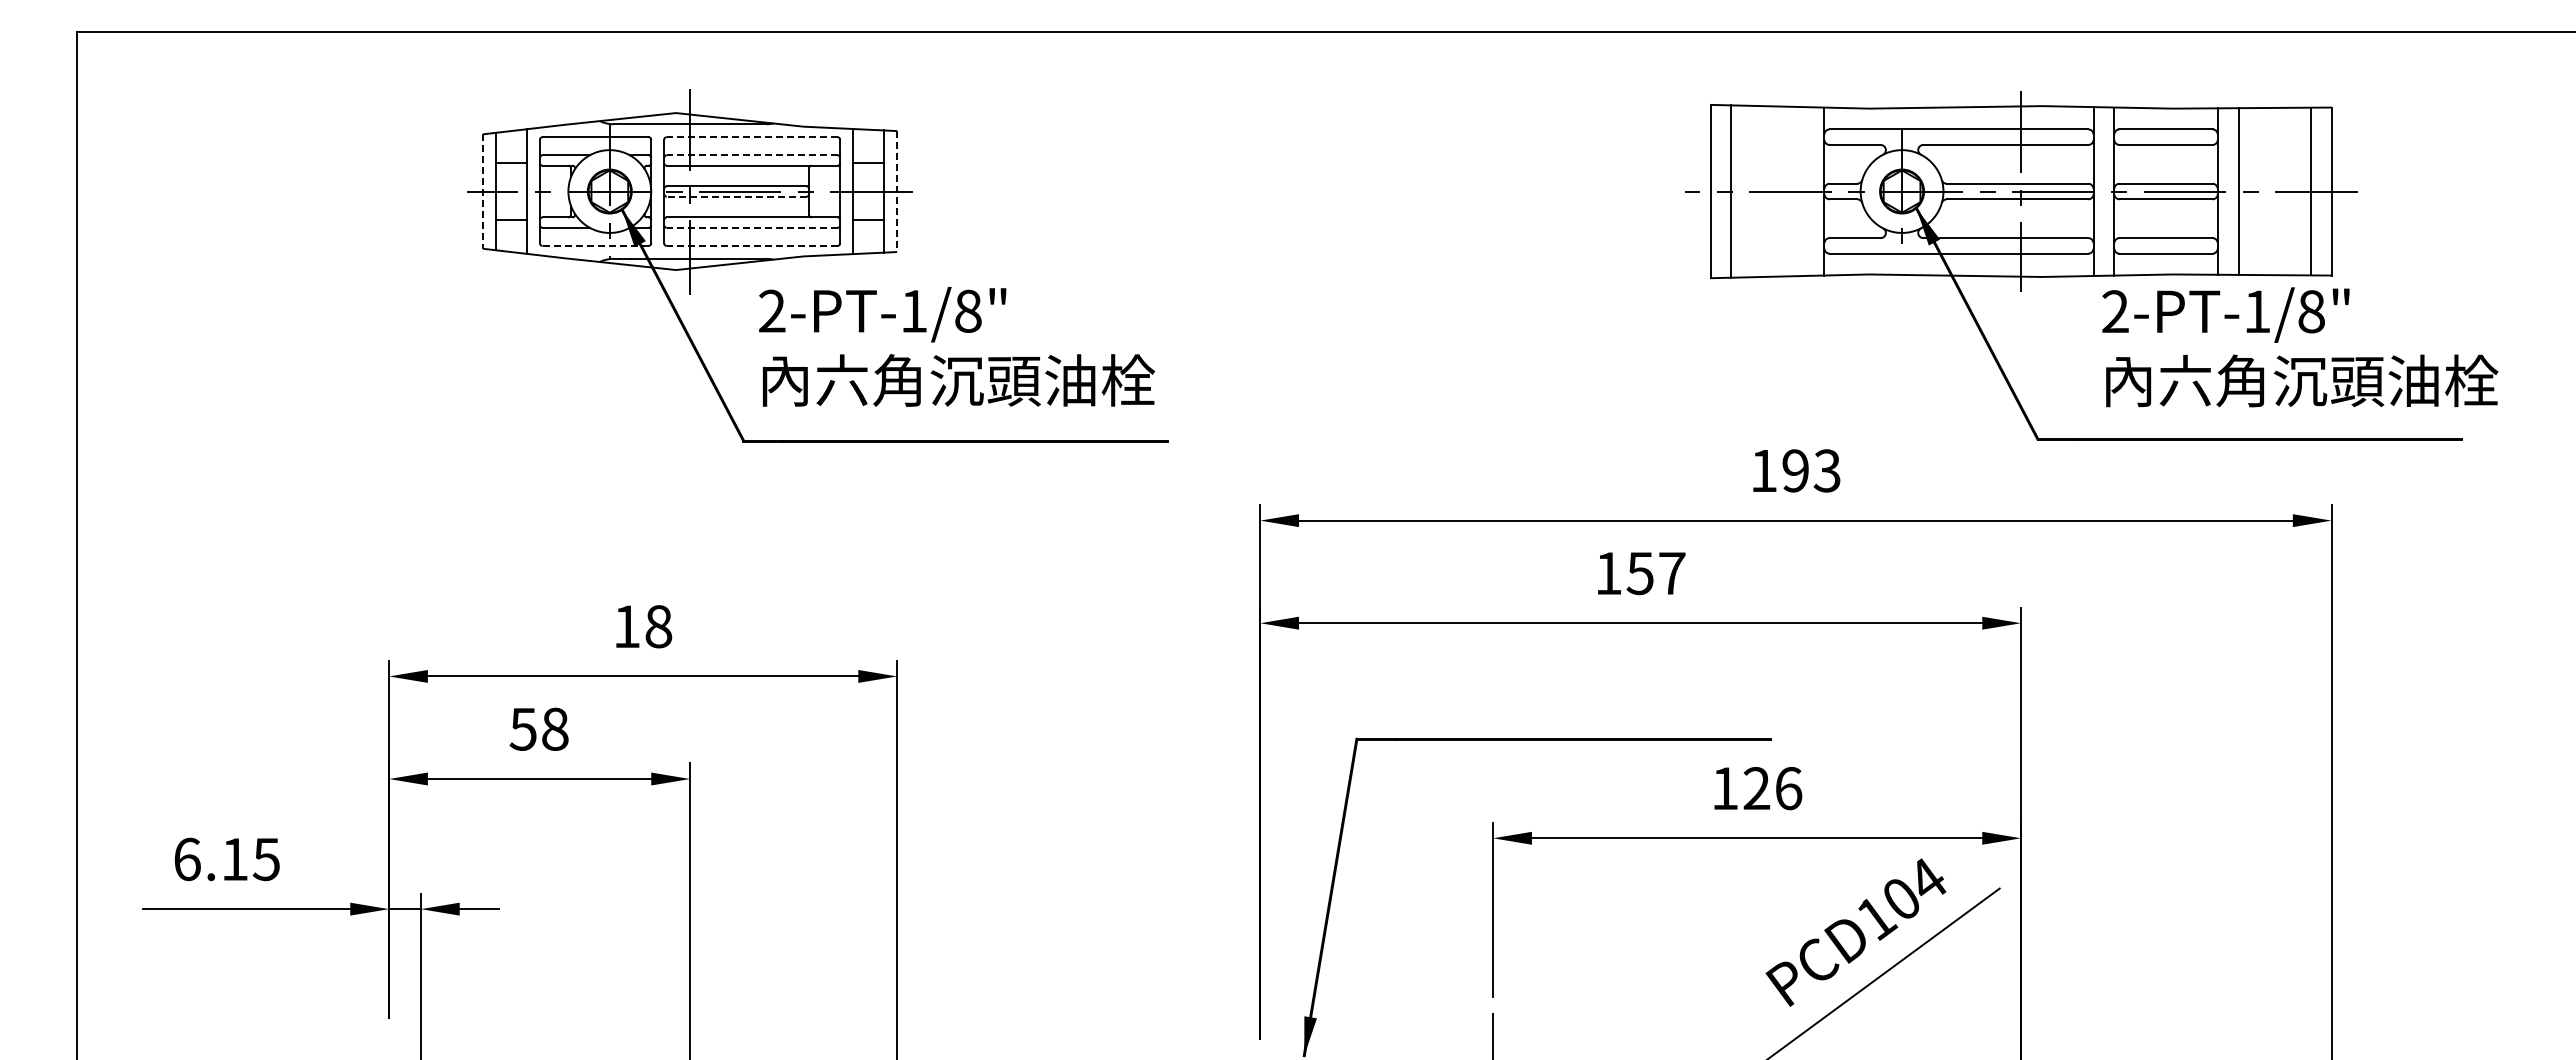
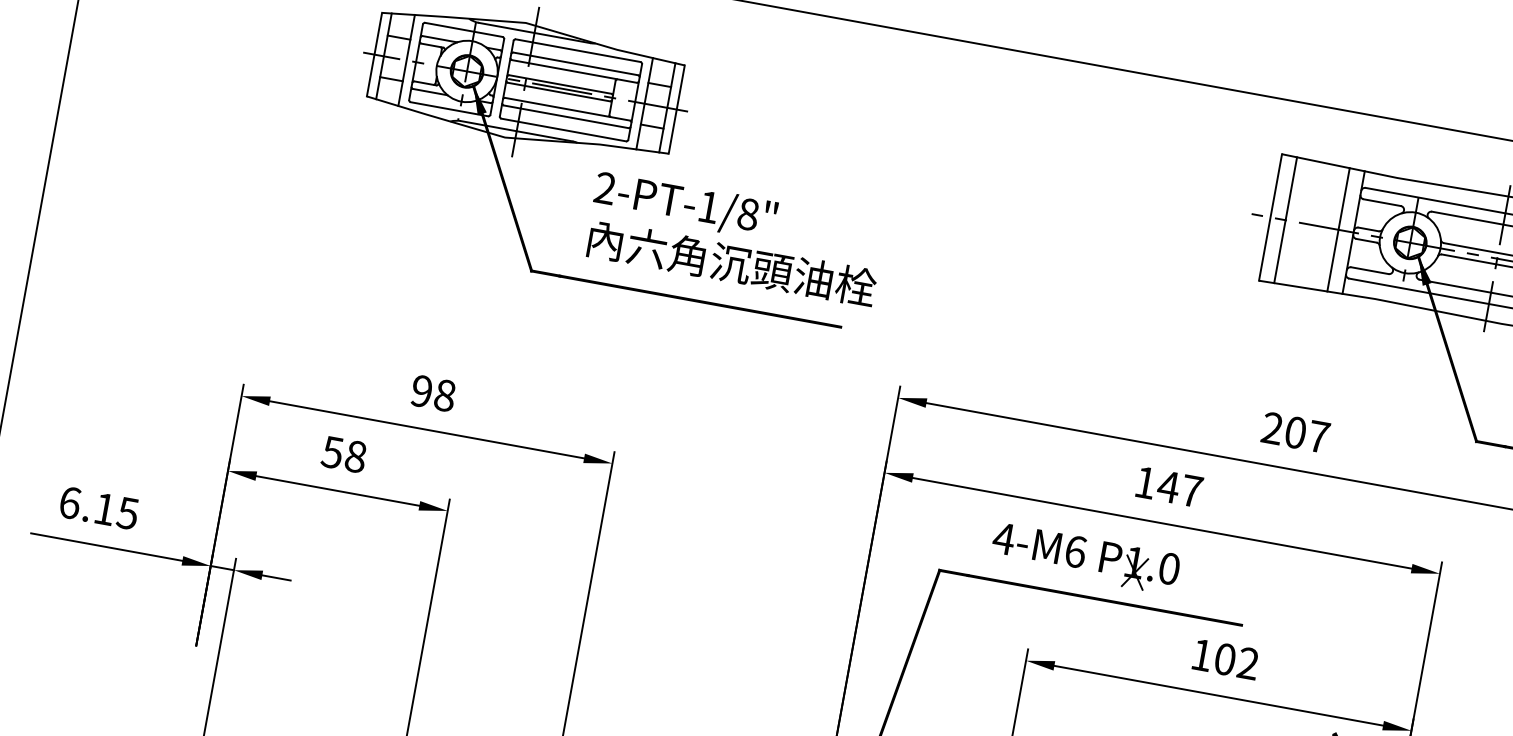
line: (751, 137) -> (577, 50), dashed -> solid
line: (751, 155) -> (575, 63), dashed -> solid
line: (1803, 191) -> (1338, 229), added
line: (483, 192) -> (374, 55), dashed -> solid
line: (897, 192) -> (676, 110), dashed -> solid
line: (736, 196) -> (558, 91), dashed -> solid
line: (751, 227) -> (565, 116), dashed -> solid
line: (595, 245) -> (449, 108), dashed -> solid
line: (751, 245) -> (563, 129), dashed -> solid
text: (957, 346) -> (735, 238), moved
text: (1795, 470) -> (1295, 432), 193 -> 207
text: (1640, 573) -> (1168, 486), 157 -> 147
text: (626, 626) -> (421, 391), 18 -> 98
part: (1547, 688) -> (1085, 558), added
text: (1772, 788) -> (1236, 661), 126 -> 102

